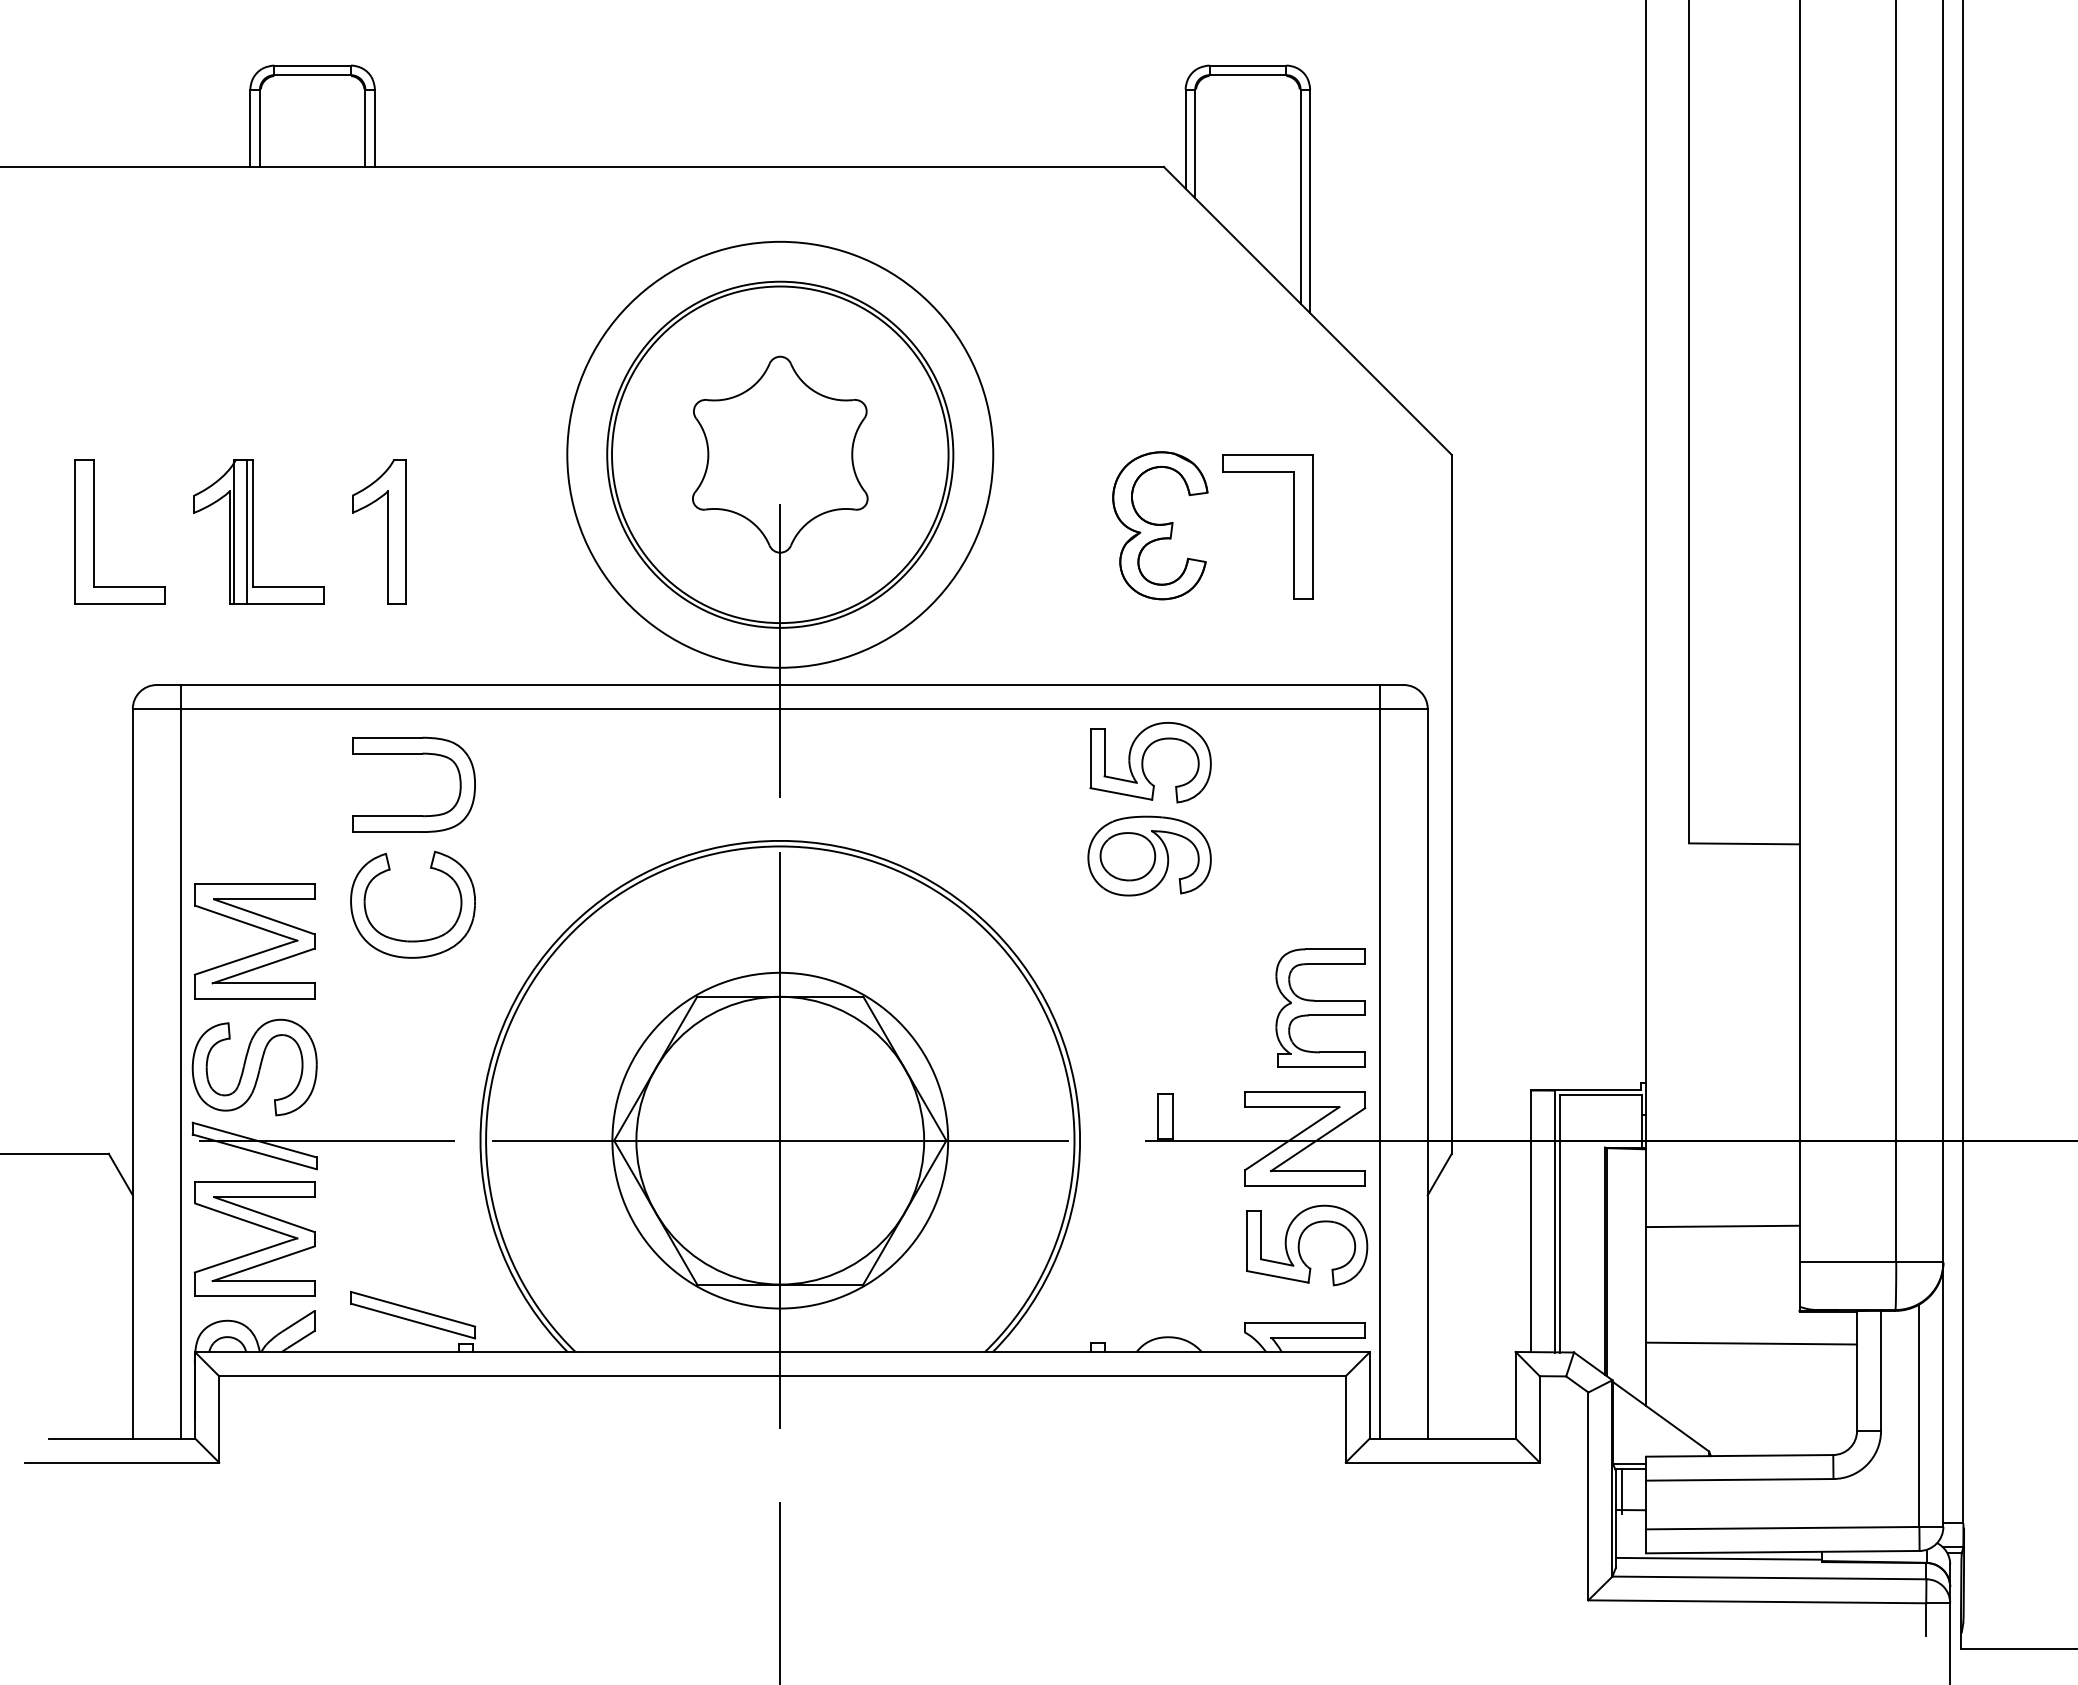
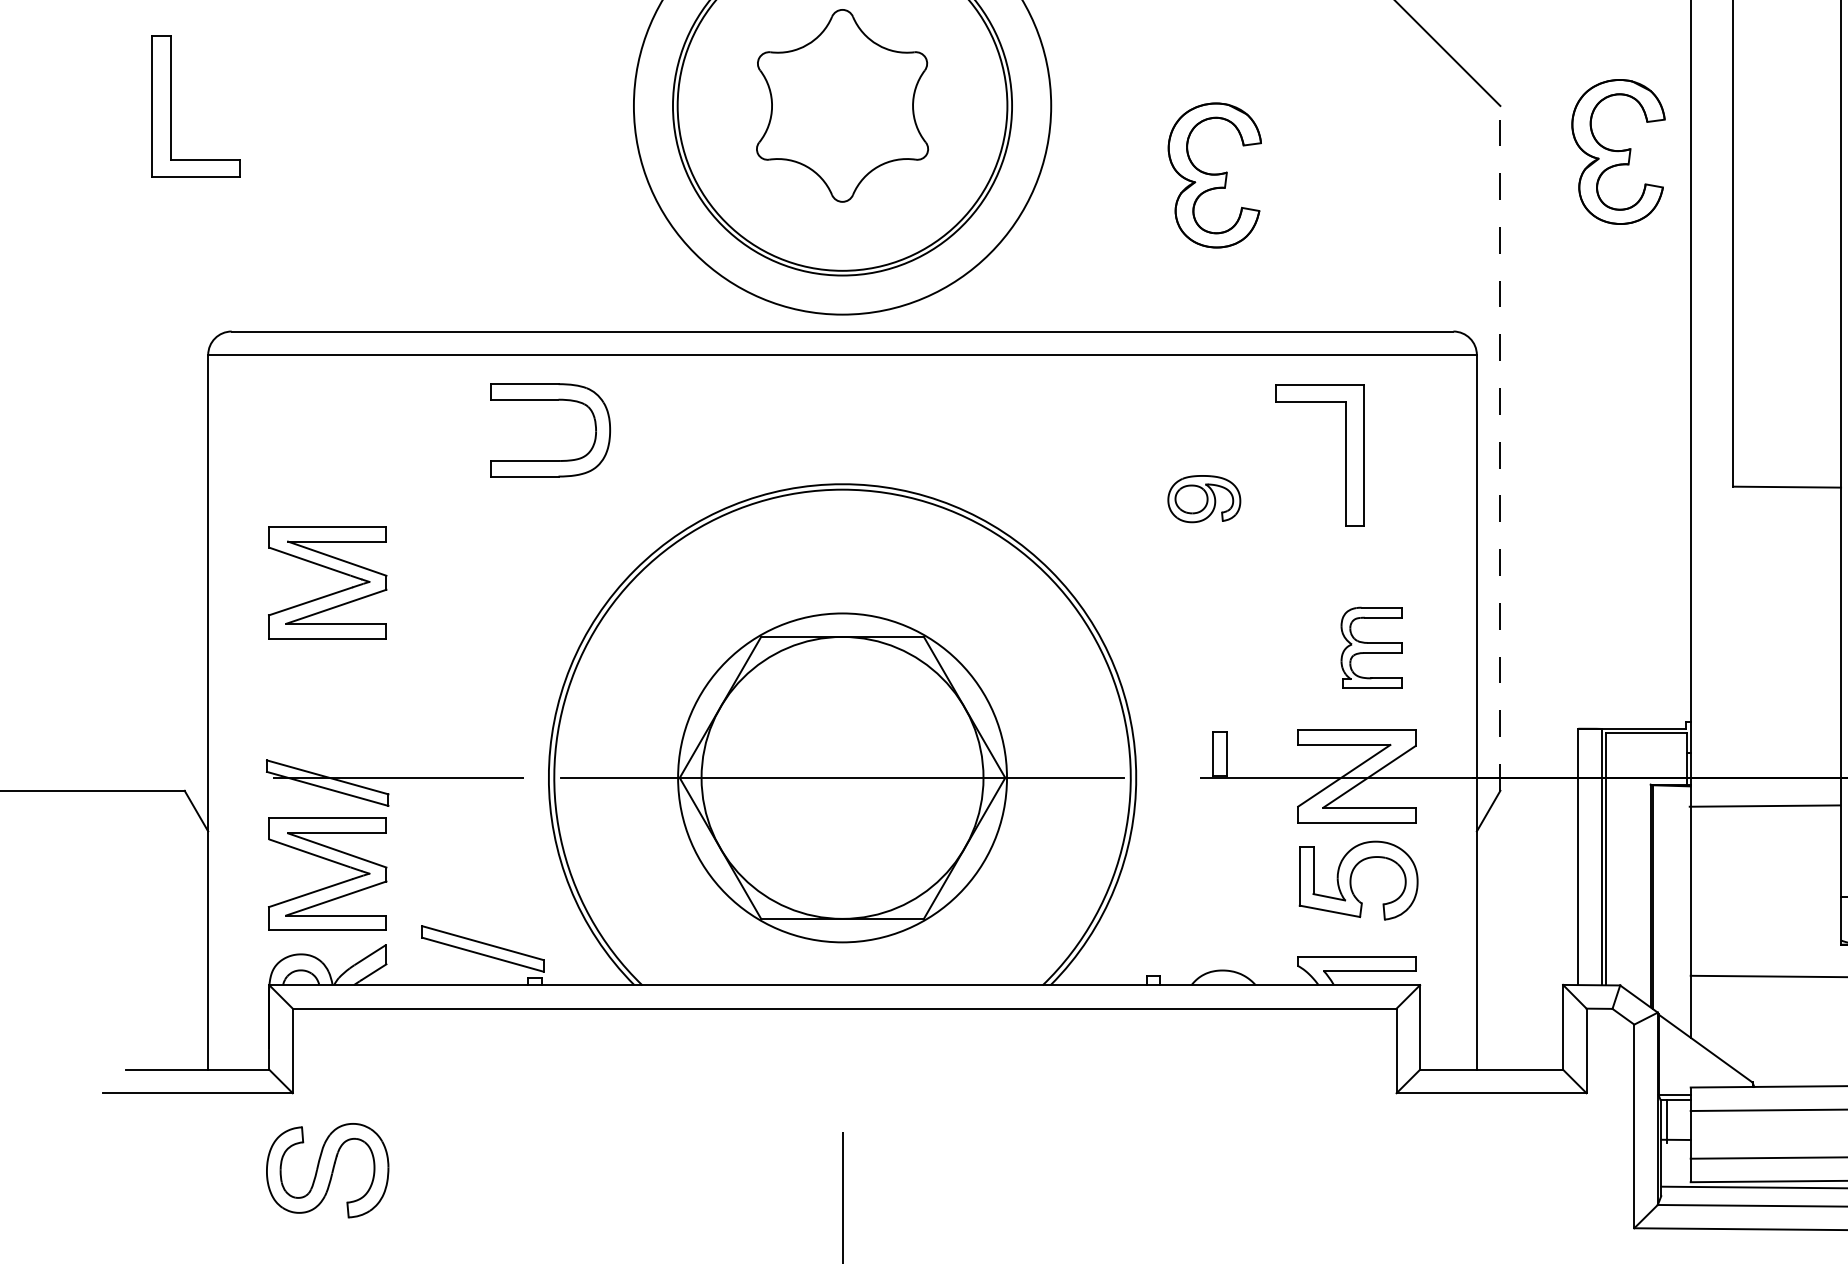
part: (1572, 501) -> (1618, 151), added
part: (1293, 526) -> (1345, 455), moved
part: (94, 531) -> (170, 105), moved
part: (258, 531) -> (331, 181), removed
part: (387, 531) -> (457, 181), removed
line: (780, 650) -> (842, 297), removed
part: (413, 754) -> (549, 400), moved
part: (1143, 762) -> (1198, 407), removed
line: (1451, 804) -> (1500, 448), solid -> dashed
part: (1149, 855) -> (1204, 498), size x0.6
part: (412, 940) -> (482, 581), removed
part: (1320, 1007) -> (1371, 647), size x0.7
line: (180, 1061) -> (254, 700), removed
line: (1379, 1061) -> (1429, 700), removed
part: (254, 1067) -> (327, 1170), moved
line: (780, 1140) -> (842, 777), removed
line: (1722, 1226) -> (1764, 806), moved

